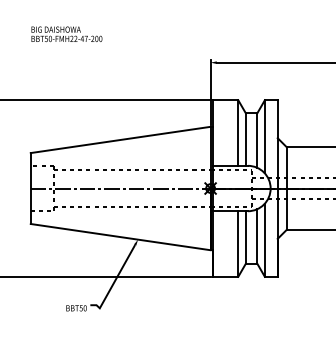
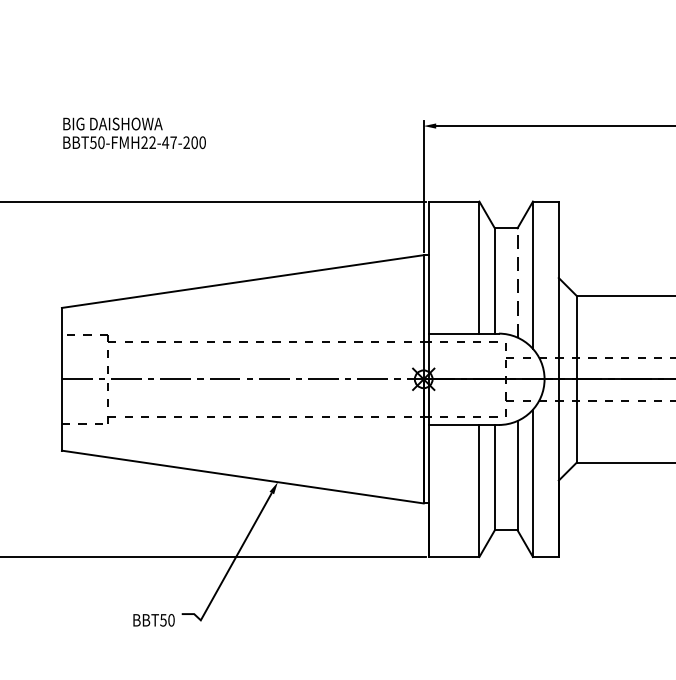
text: (66, 33) -> (133, 131), moved
line: (257, 140) -> (518, 282), solid -> dashed

